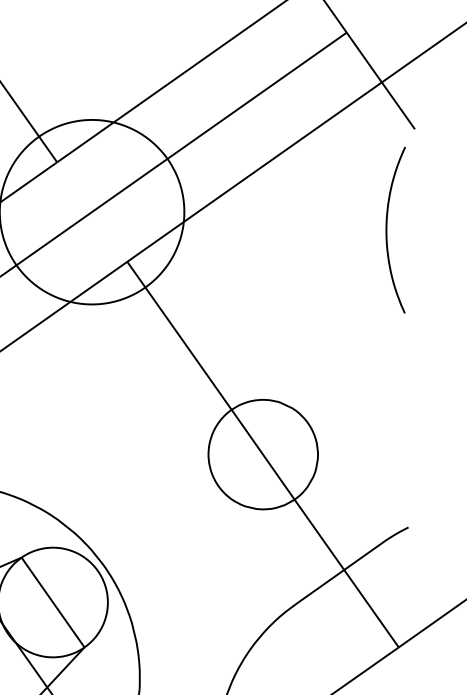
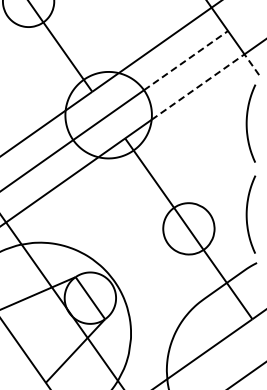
line: (258, 95) -> (186, 60), solid -> dashed
line: (307, 136) -> (209, 79), solid -> dashed
curve: (388, 424) -> (247, 214), added

